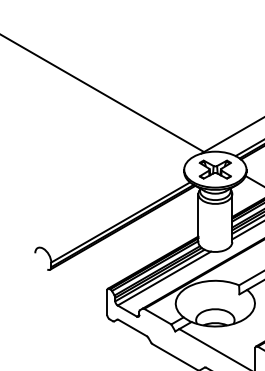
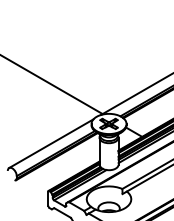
line: (113, 204) -> (51, 143), added

